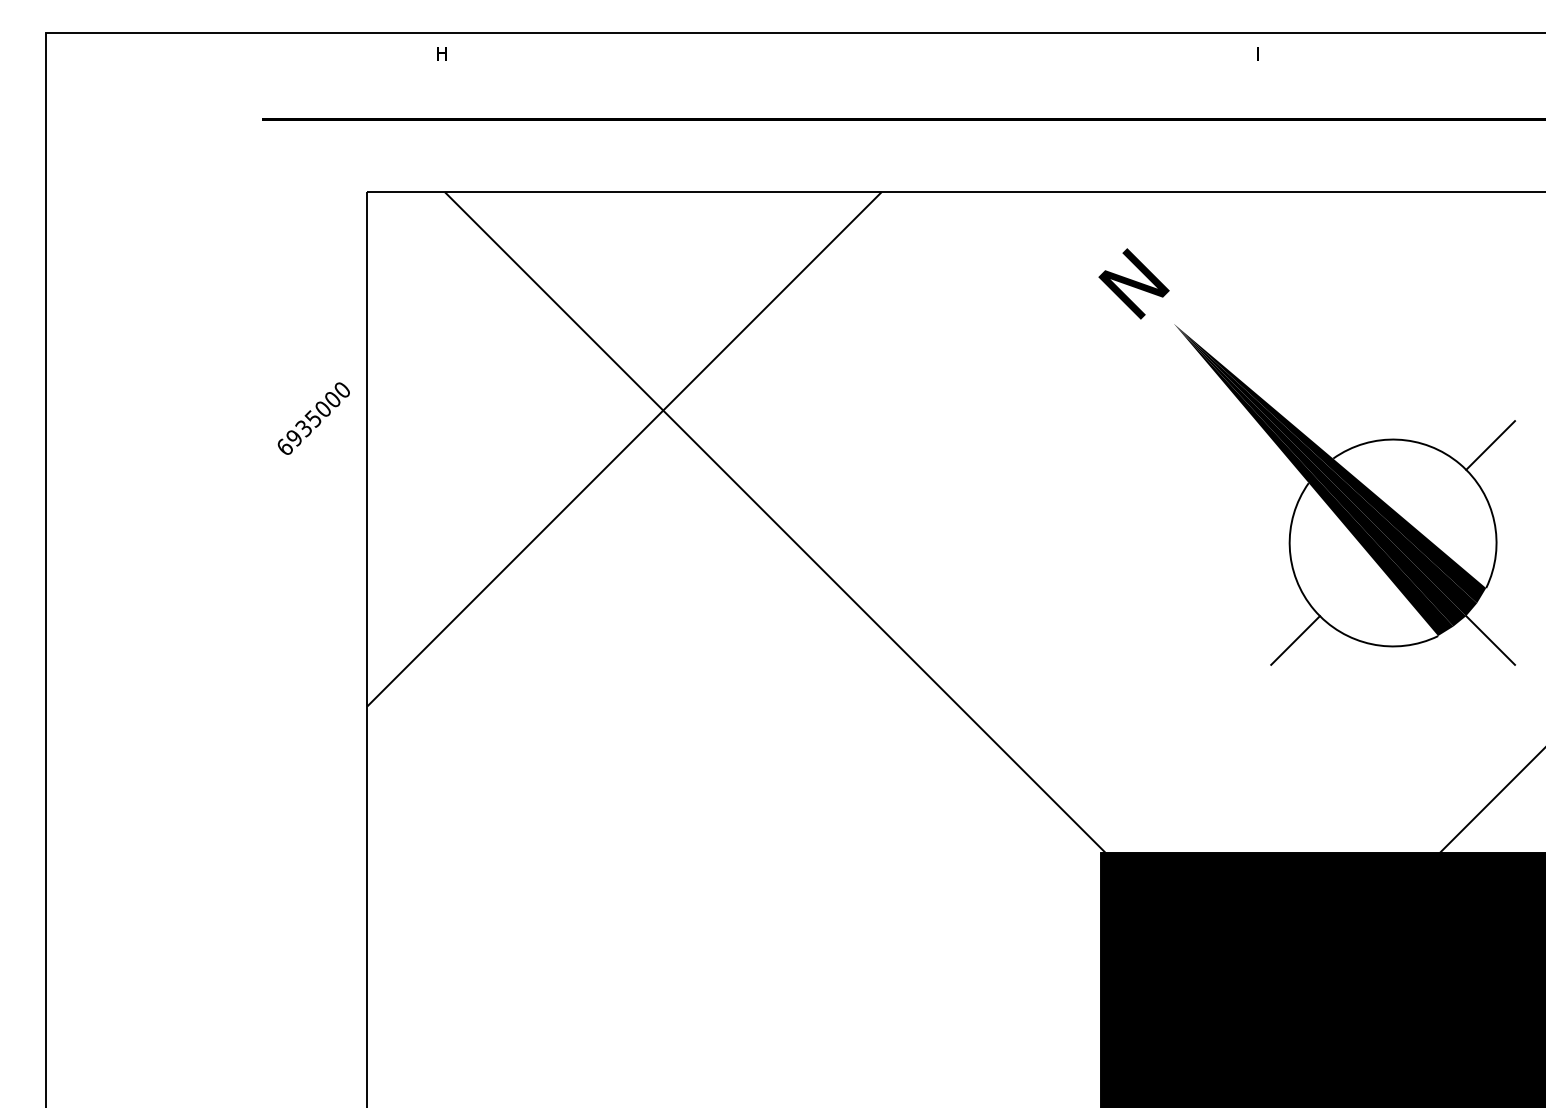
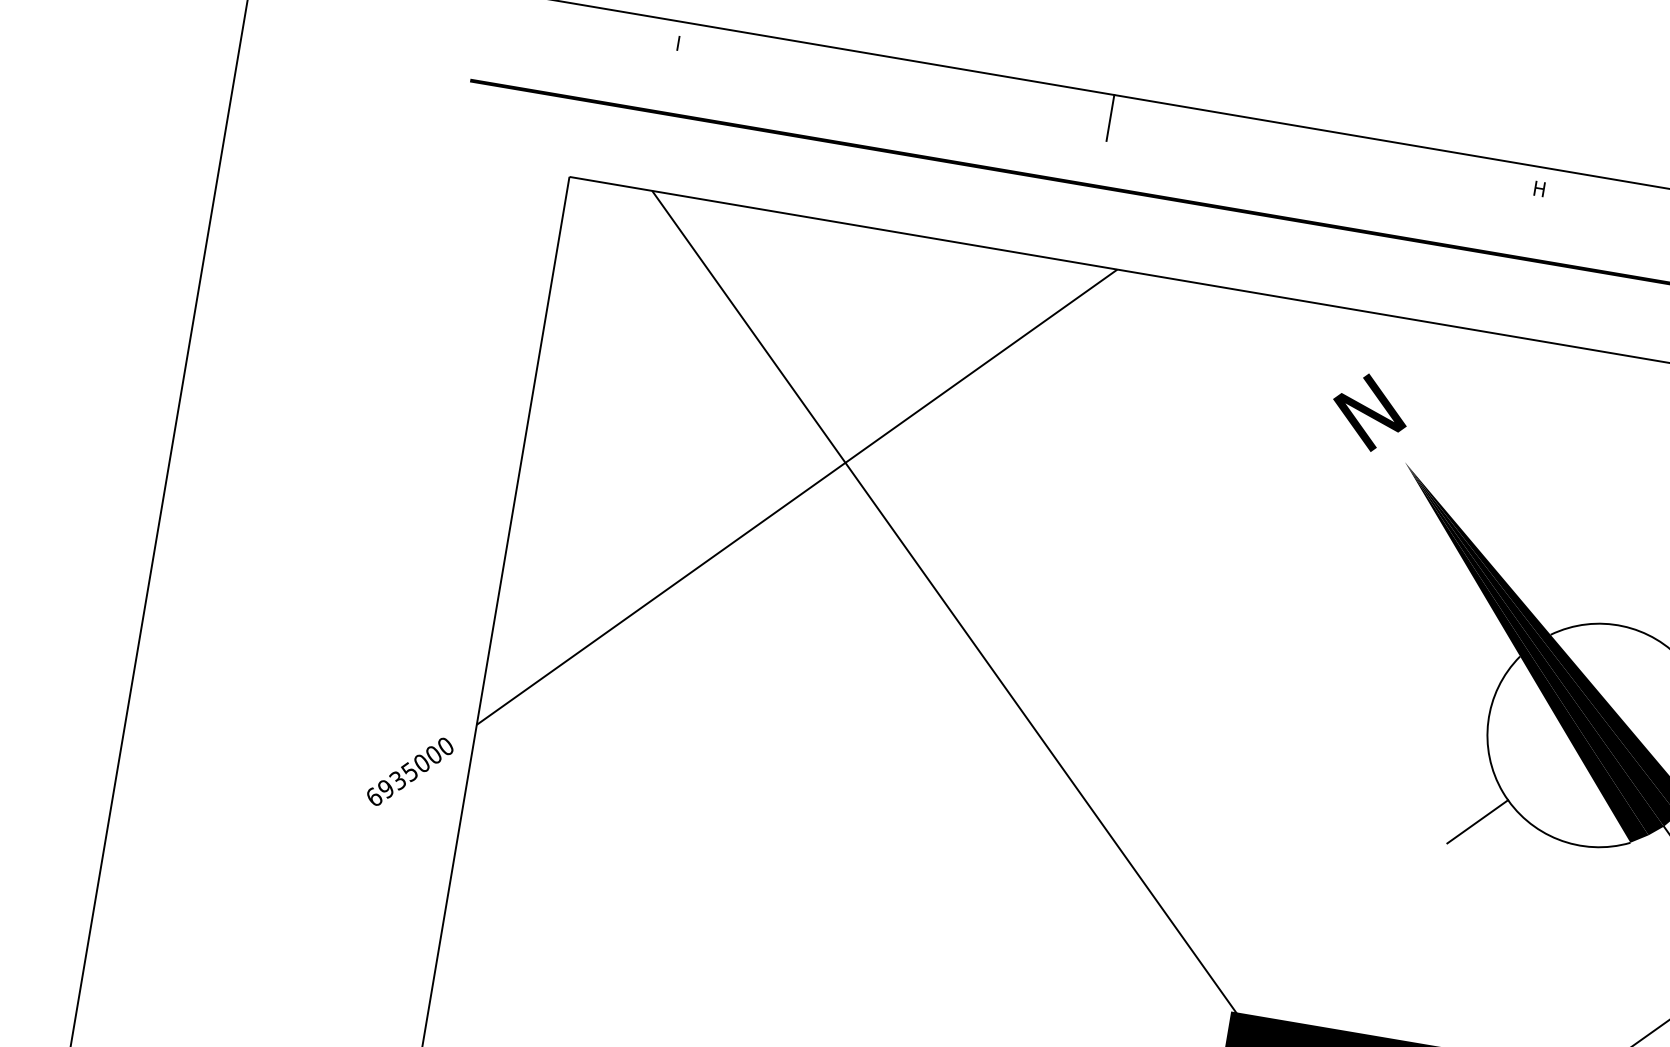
text: (440, 53) -> (672, 42), H -> I
text: (1253, 53) -> (1538, 188), I -> H
line: (851, 54) -> (1110, 117), added
text: (313, 418) -> (409, 771), moved

